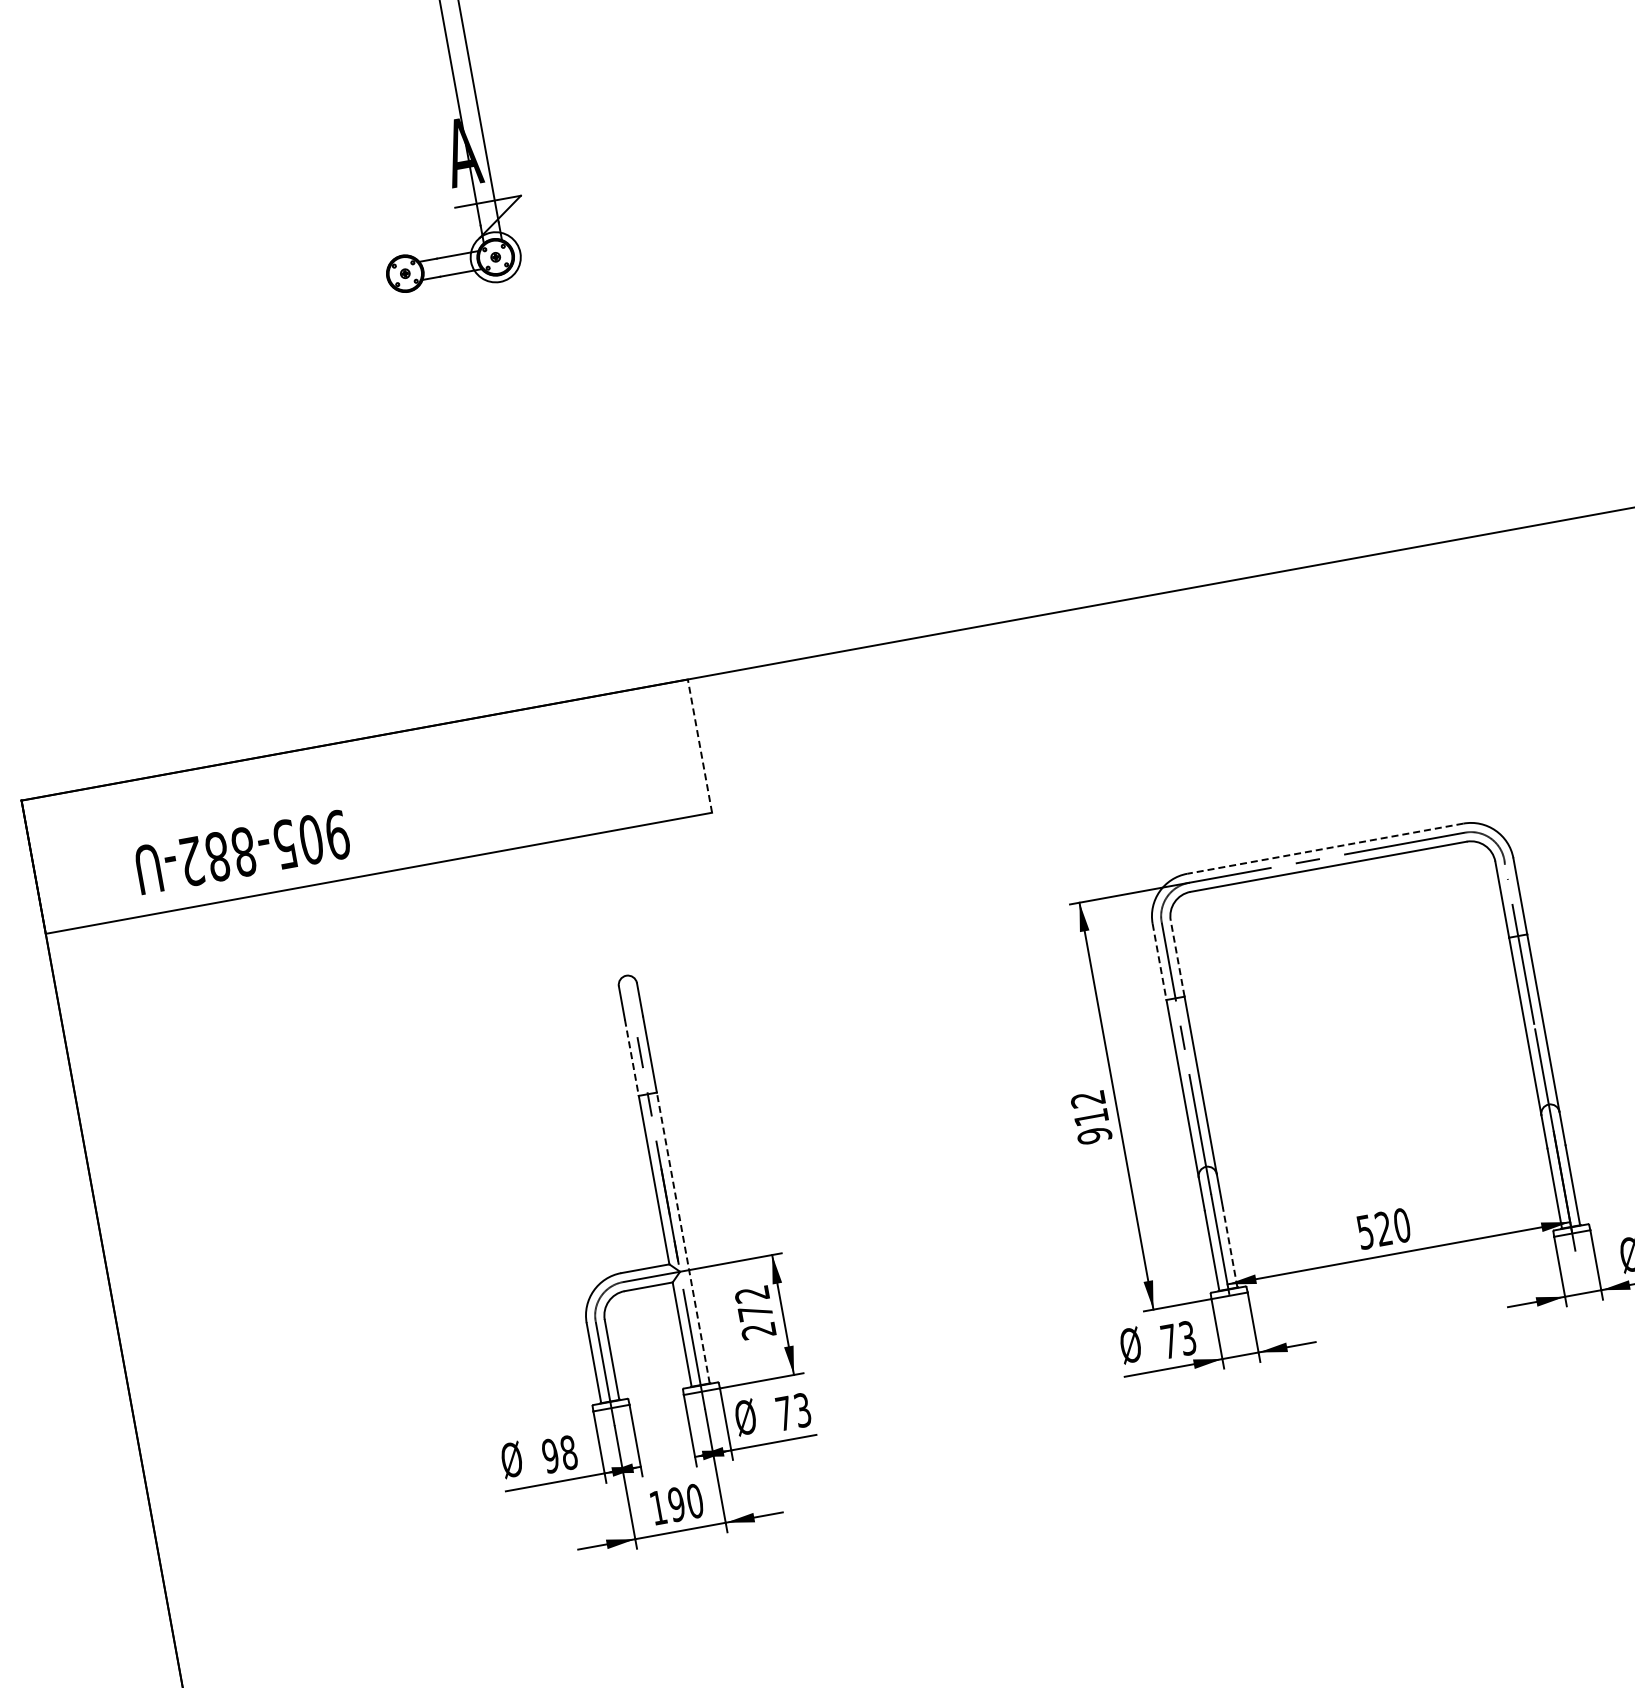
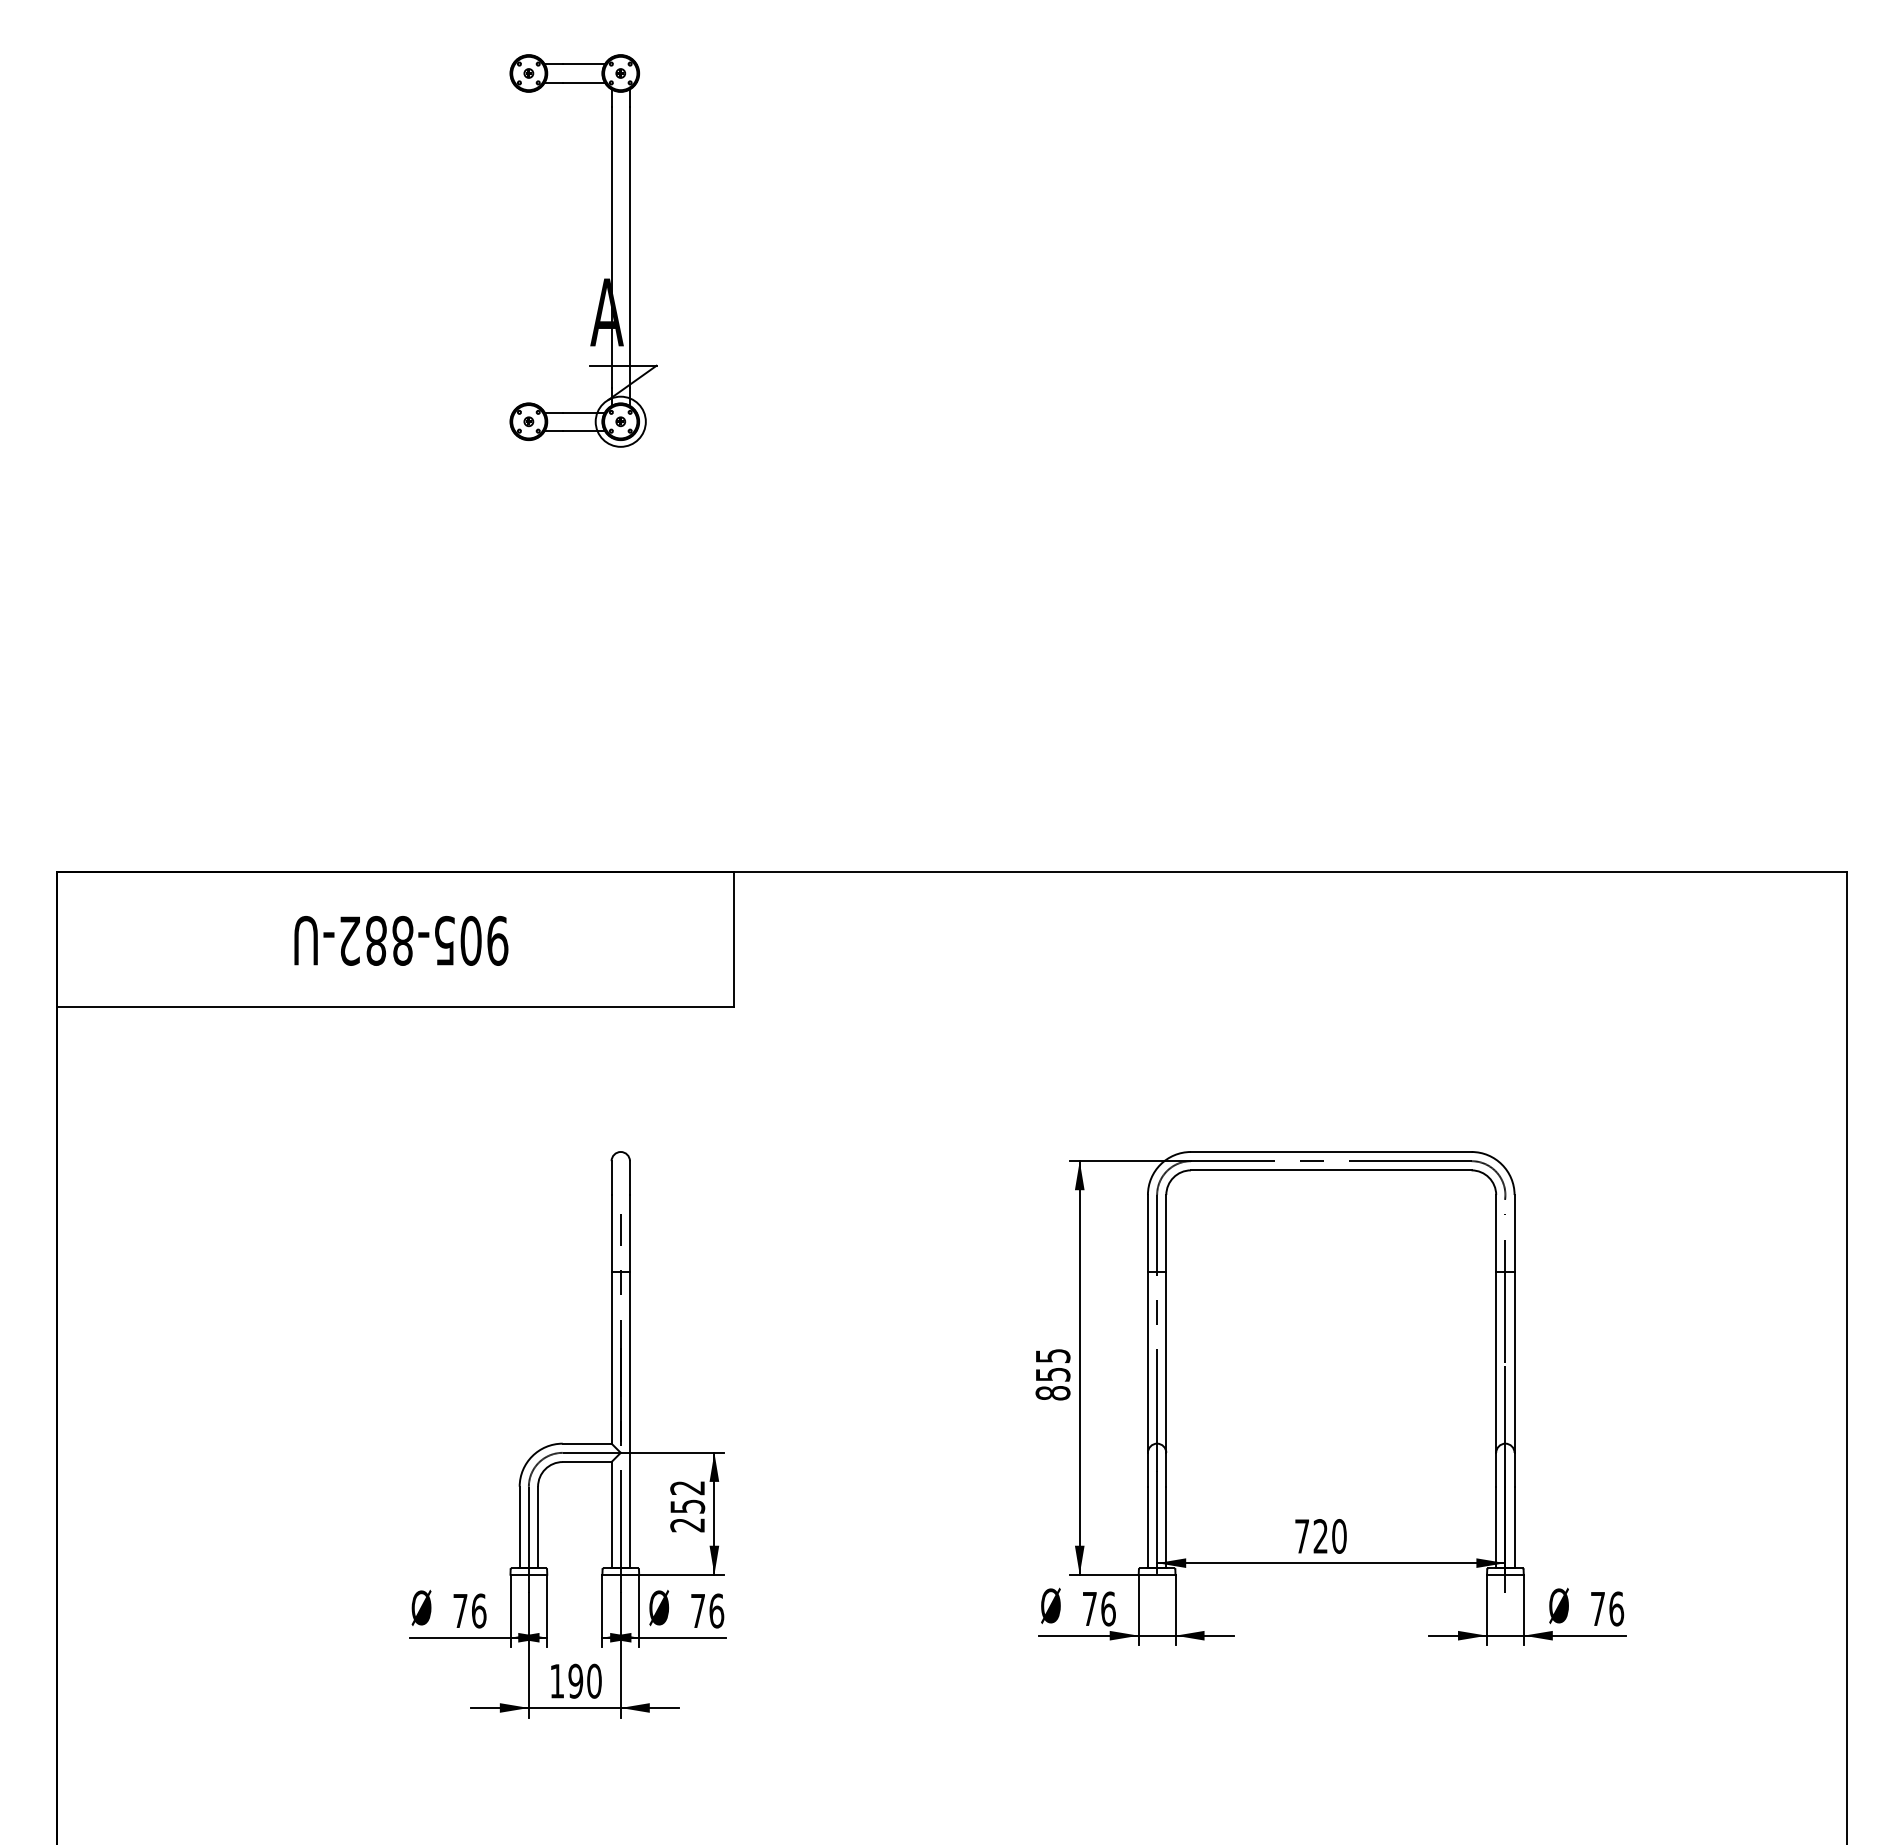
line: (700, 746) -> (734, 939), dashed -> solid
line: (1324, 848) -> (1330, 1151), dashed -> solid
text: (242, 851) -> (401, 940), moved
line: (1177, 958) -> (1166, 1233), dashed -> solid
line: (1159, 961) -> (1147, 1233), dashed -> solid
line: (631, 1057) -> (611, 1233), dashed -> solid
text: (1090, 1117) -> (1052, 1374), 912 -> 855
text: (1364, 1232) -> (1301, 1536), 520 -> 720
line: (682, 1238) -> (629, 1420), dashed -> solid
line: (1230, 1247) -> (1166, 1527), dashed -> solid
text: (755, 1312) -> (687, 1506), 272 -> 252
text: (1187, 1337) -> (1108, 1608), 73 -> 76
text: (802, 1409) -> (716, 1610), 73 -> 76
text: (559, 1453) -> (469, 1610), 98 -> 76

